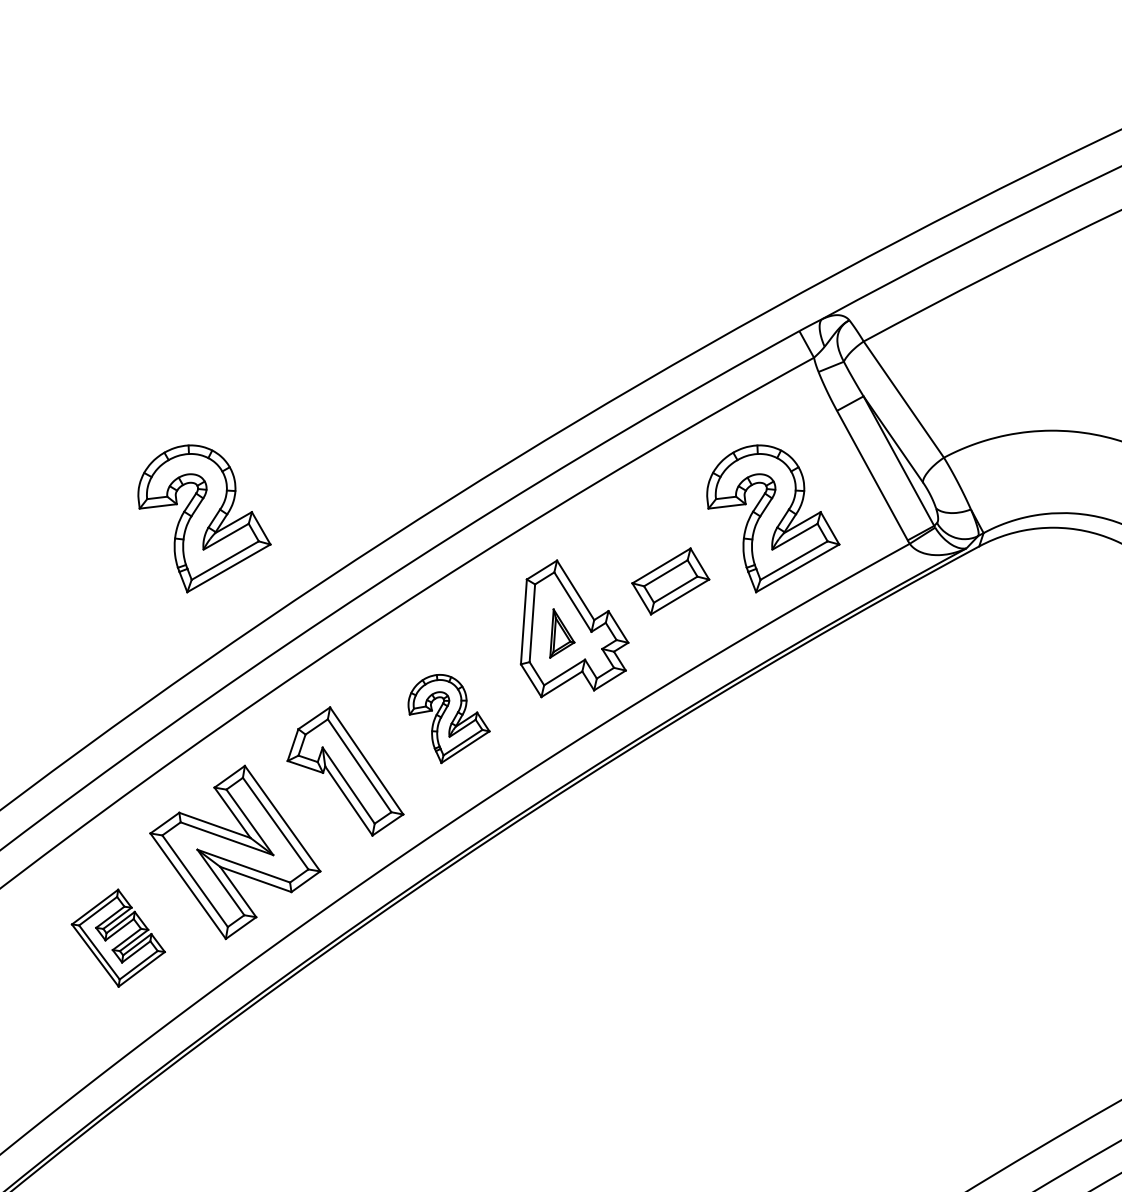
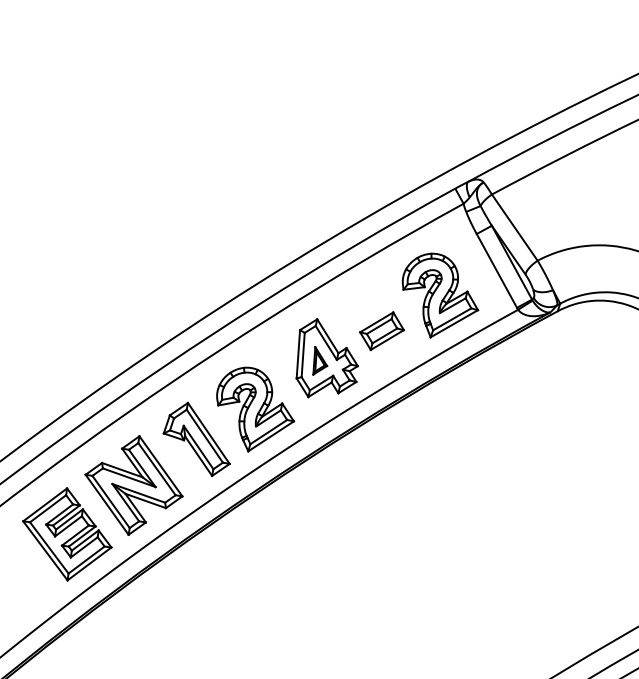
part: (204, 518) -> (116, 295), removed
part: (448, 718) -> (255, 409), size x1.67
part: (118, 938) -> (67, 534), size x1.67

